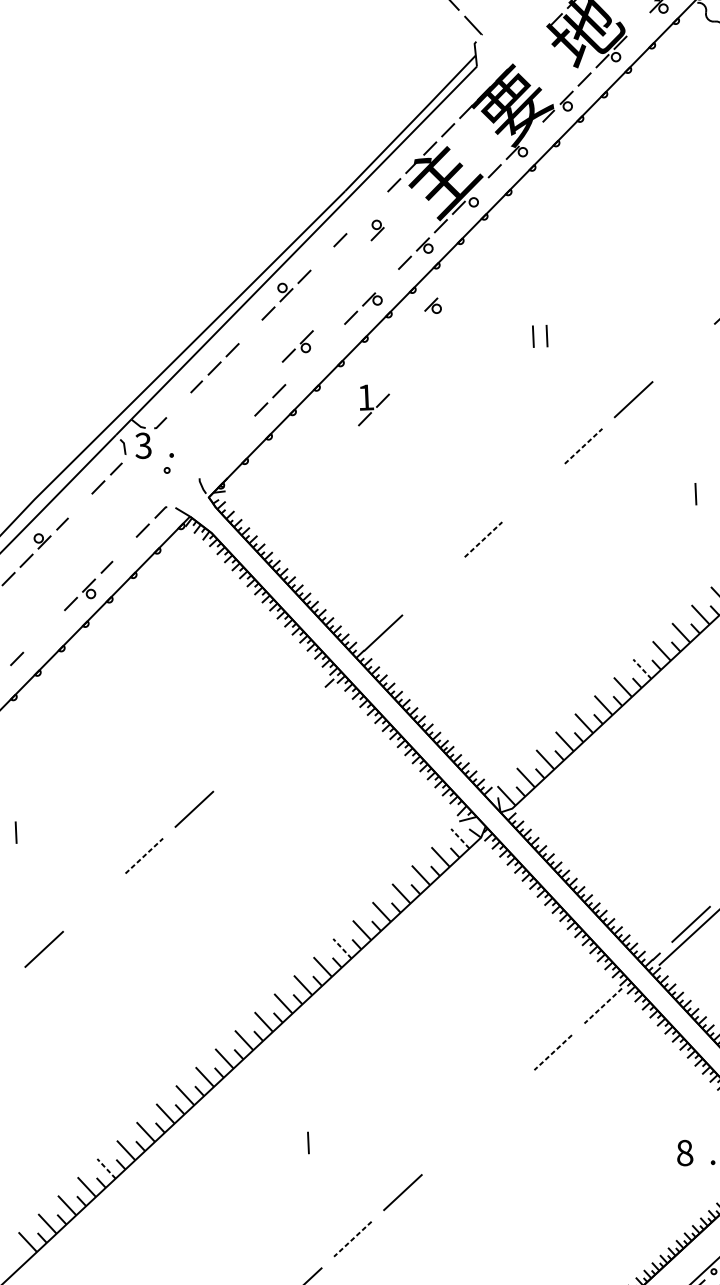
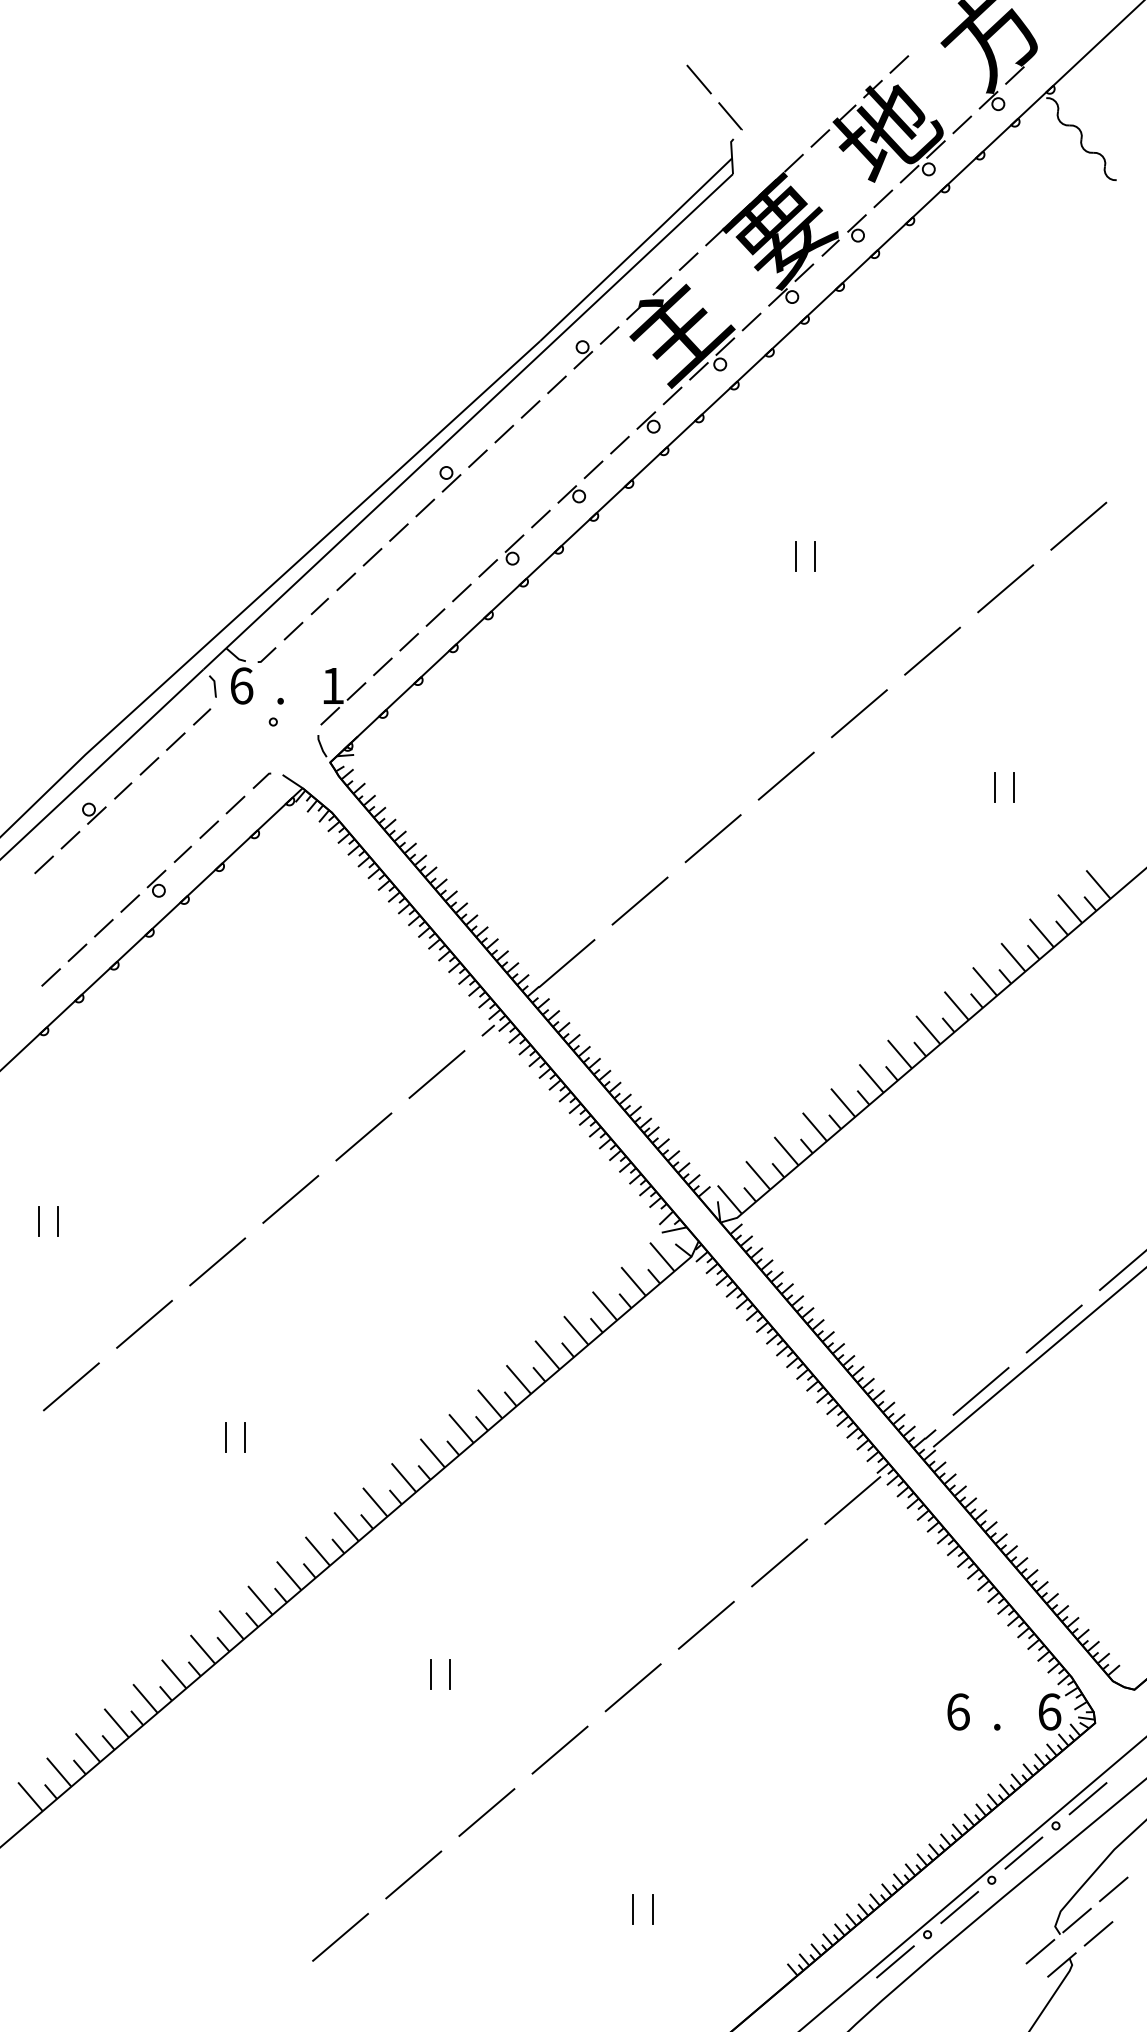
line: (638, 24) -> (962, 124), added
line: (538, 38) -> (820, 138), added
line: (519, 56) -> (793, 162), added
line: (530, 134) -> (804, 272), added
line: (476, 189) -> (725, 346), added
line: (358, 221) -> (556, 384), added
part: (377, 230) -> (583, 354), moved
line: (322, 258) -> (504, 433), added
line: (386, 280) -> (593, 469), added
part: (432, 306) -> (656, 507), removed
line: (250, 331) -> (398, 532), added
part: (297, 346) -> (501, 555), moved
line: (683, 352) -> (1005, 588), added
line: (296, 372) -> (461, 592), added
line: (178, 404) -> (293, 630), added
part: (373, 404) -> (343, 696), moved
line: (243, 427) -> (382, 666), added
text: (143, 445) -> (241, 685), 3 -> 6
line: (583, 446) -> (859, 713), dashed -> solid
line: (532, 492) -> (785, 775), added
line: (681, 494) -> (994, 787), added
line: (80, 505) -> (149, 766), added
line: (483, 539) -> (713, 838), dashed -> solid
line: (125, 548) -> (209, 829), added
line: (433, 585) -> (639, 900), added
line: (52, 622) -> (103, 928), added
line: (35, 640) -> (77, 952), added
line: (642, 669) -> (928, 1030), dashed -> solid
line: (294, 716) -> (436, 1074), added
line: (244, 762) -> (363, 1136), added
line: (29, 832) -> (57, 1221), added
line: (460, 839) -> (662, 1257), dashed -> solid
line: (144, 855) -> (218, 1261), dashed -> solid
line: (94, 902) -> (144, 1324), added
line: (342, 948) -> (490, 1404), dashed -> solid
line: (156, 980) -> (226, 1437), added
line: (169, 980) -> (245, 1437), added
line: (603, 1005) -> (852, 1500), dashed -> solid
line: (553, 1053) -> (779, 1563), dashed -> solid
line: (502, 1098) -> (705, 1624), added
line: (321, 1142) -> (449, 1674), added
line: (452, 1145) -> (632, 1687), added
text: (685, 1152) -> (958, 1711), 8 -> 6
line: (106, 1168) -> (145, 1698), dashed -> solid
line: (352, 1239) -> (486, 1812), dashed -> solid

